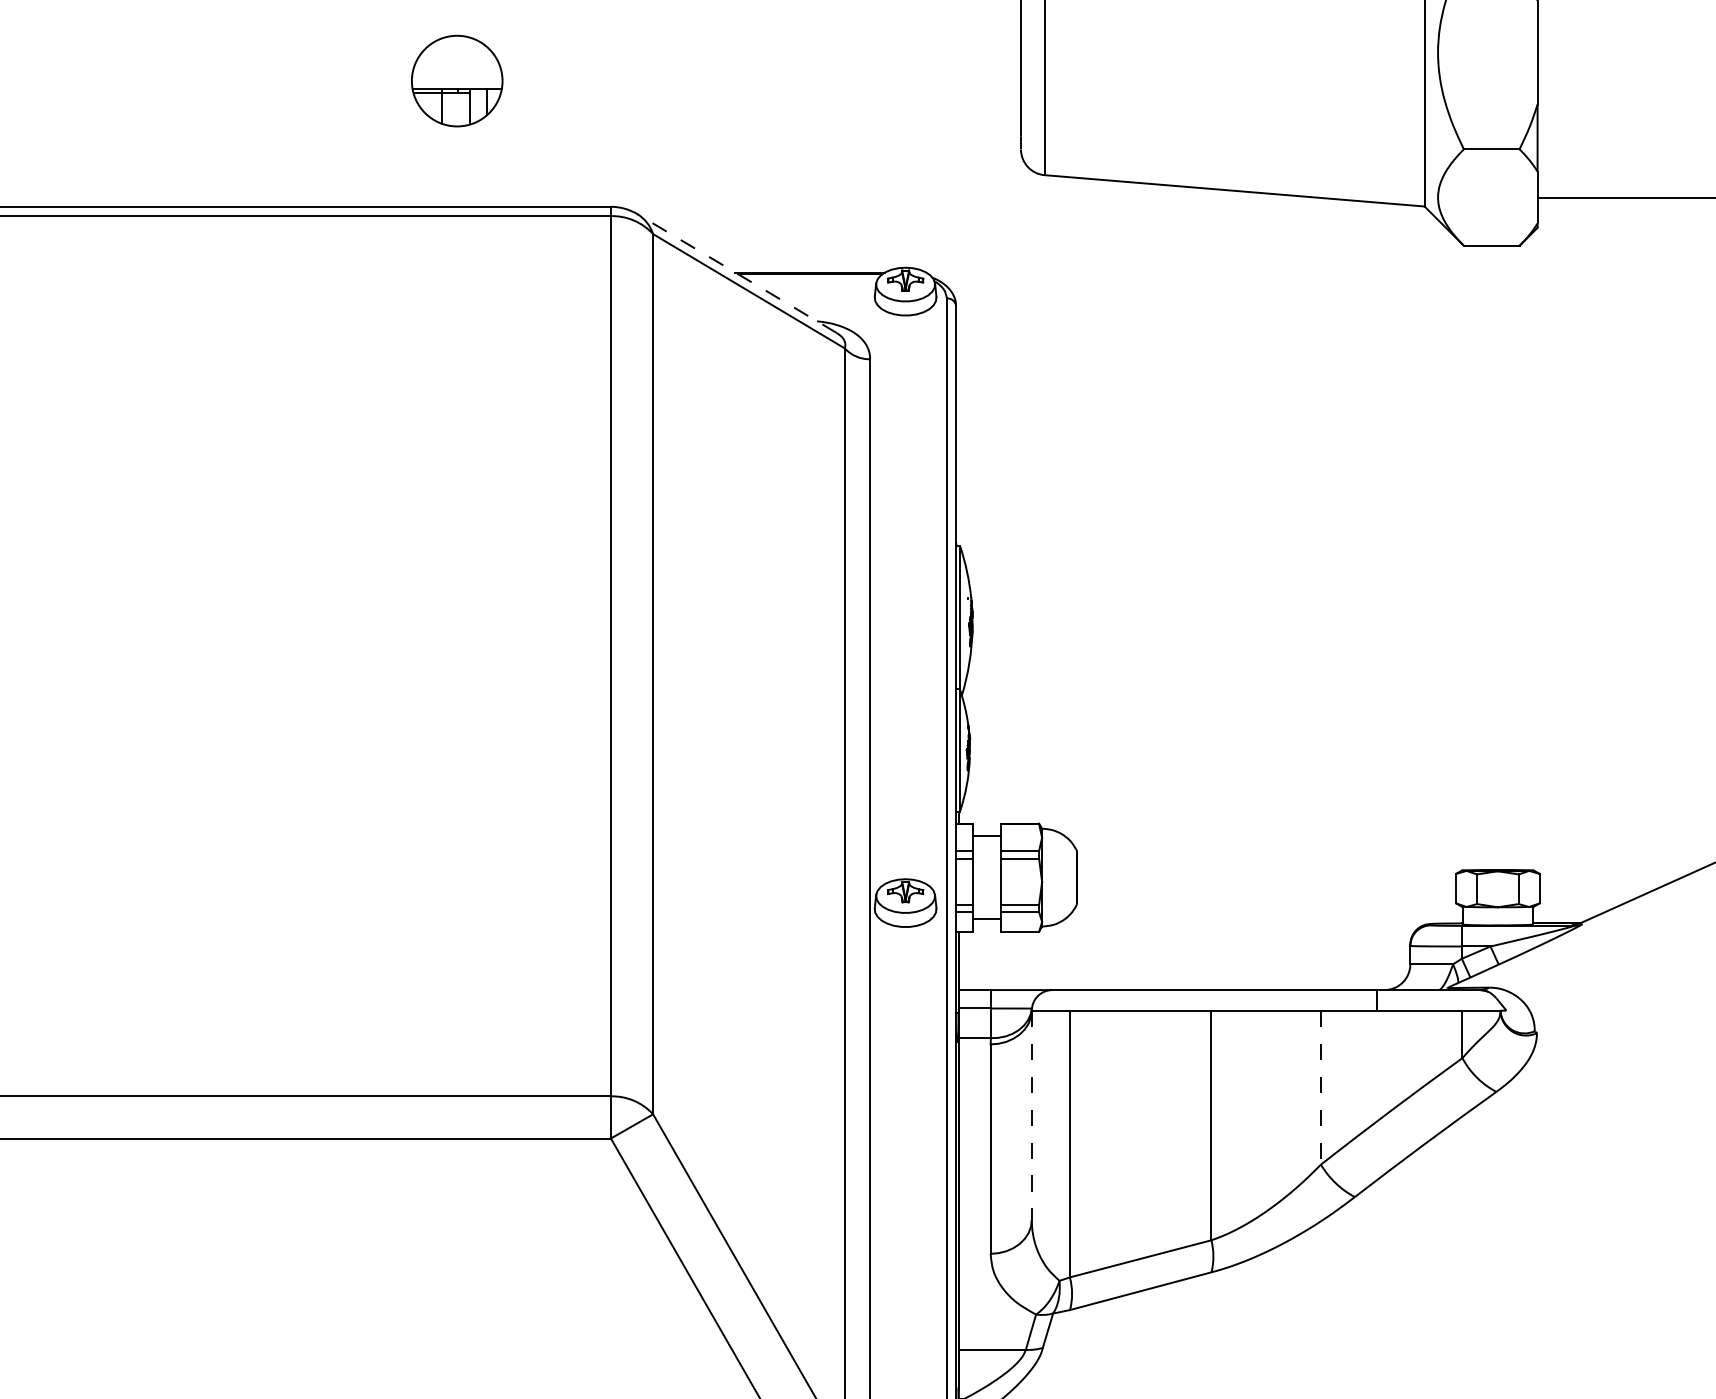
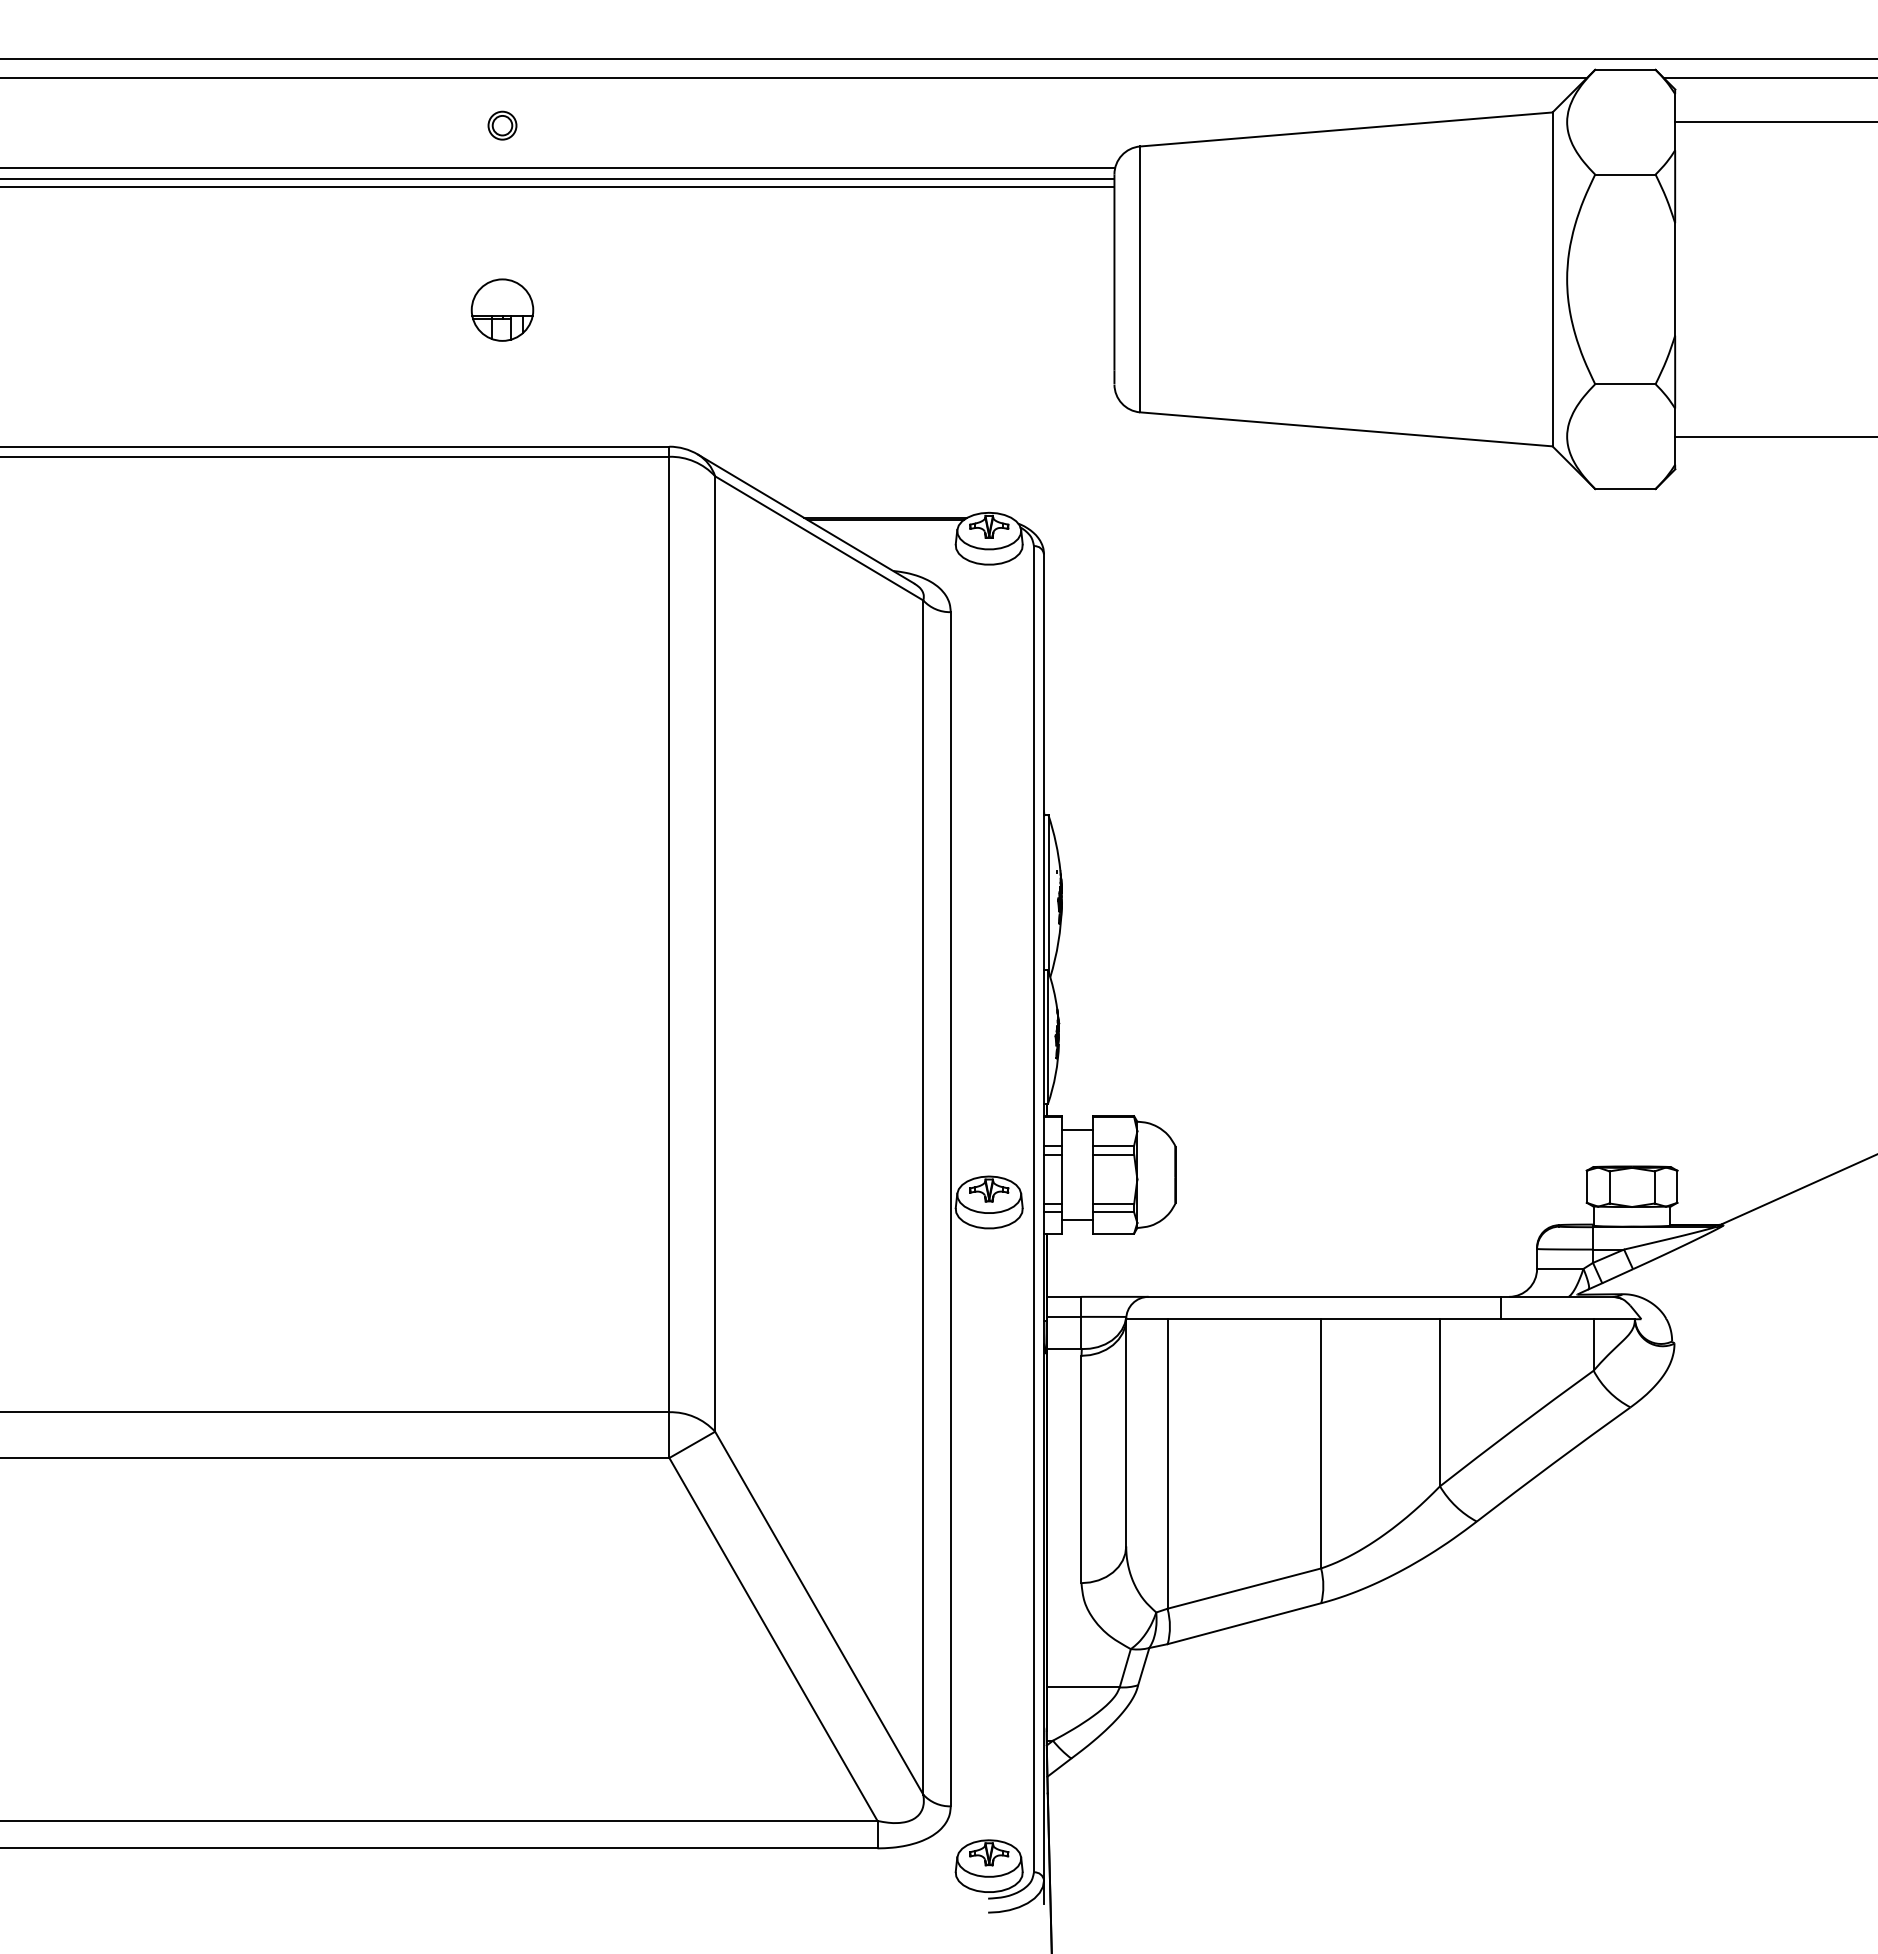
part: (457, 80) -> (502, 309), size x0.62
line: (737, 273) -> (806, 519), dashed -> solid
line: (1321, 1087) -> (1440, 1402), dashed -> solid
line: (1032, 1115) -> (1126, 1432), dashed -> solid

